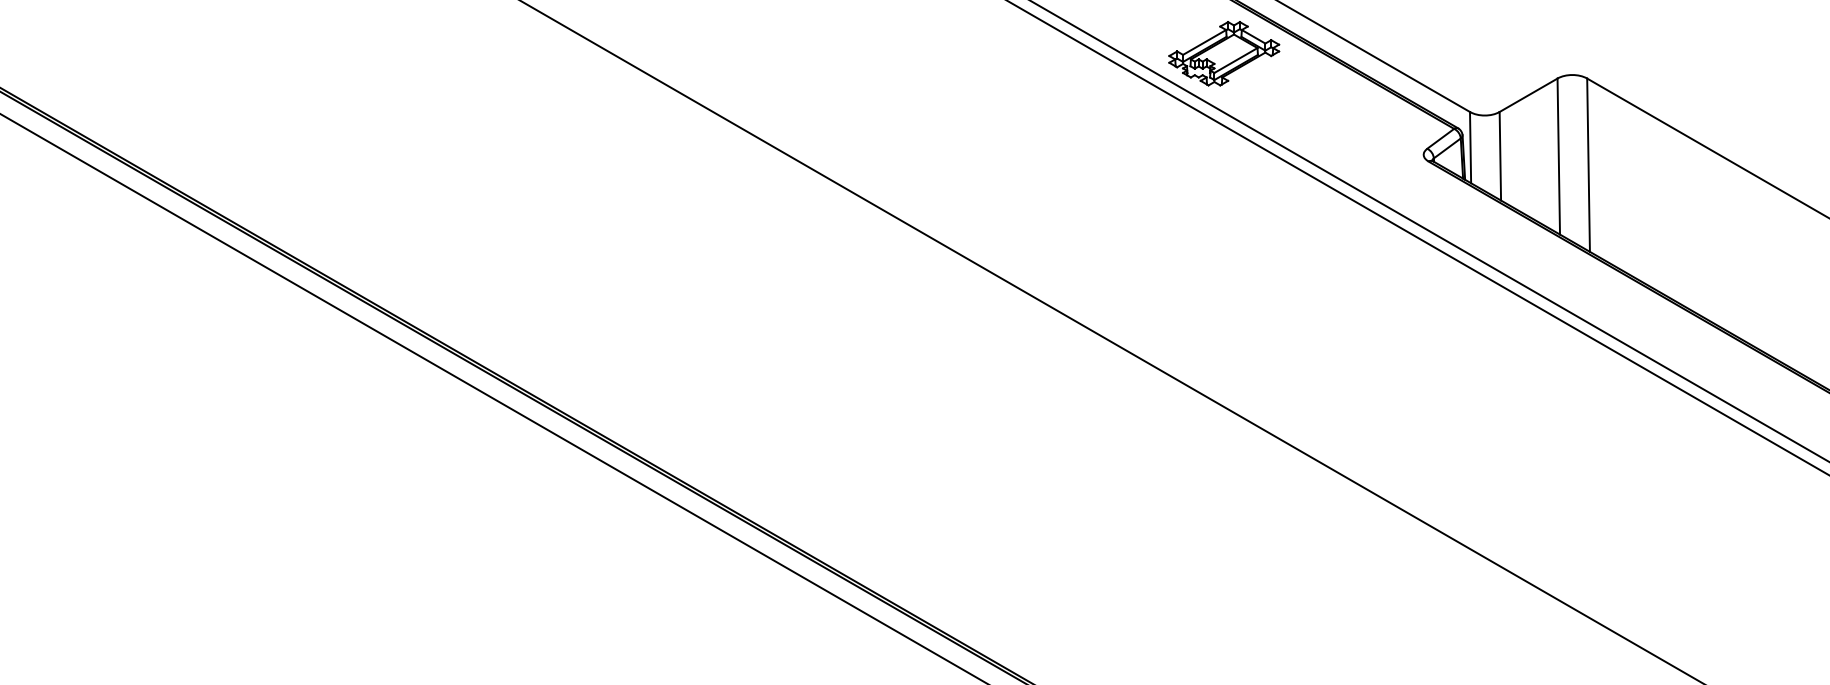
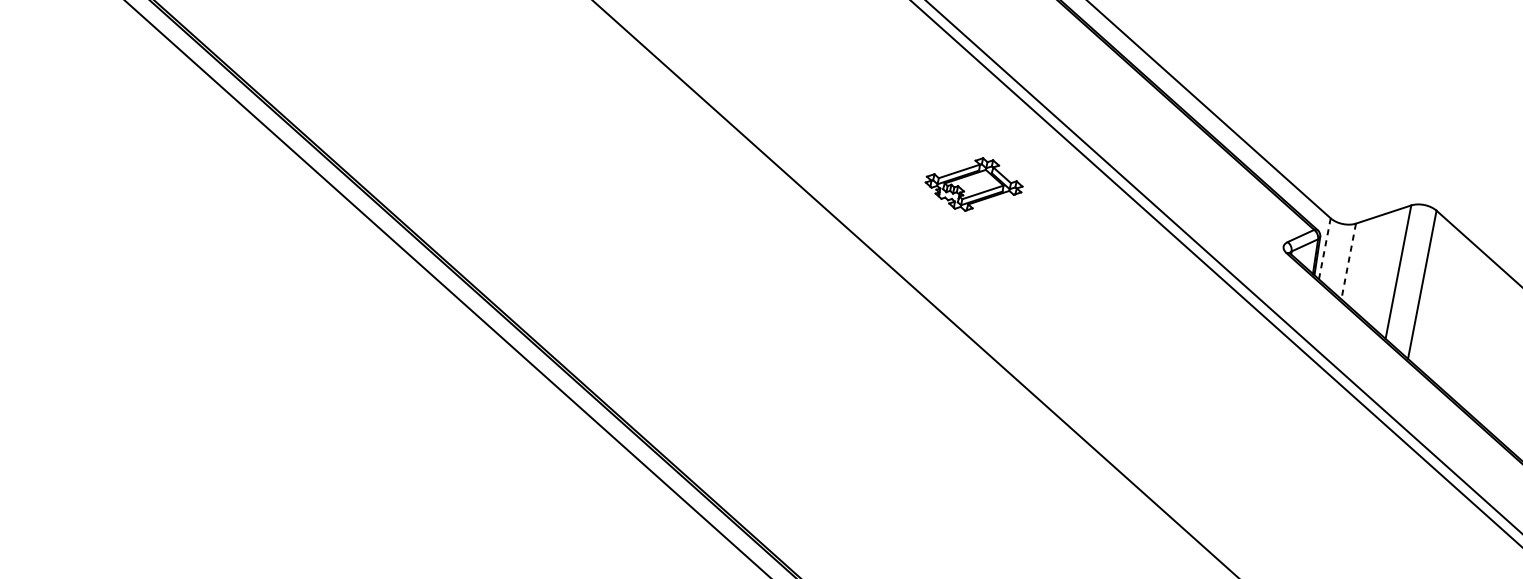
part: (1224, 53) -> (974, 184), moved
line: (1470, 147) -> (1324, 248), solid -> dashed
line: (1500, 156) -> (1348, 261), solid -> dashed

